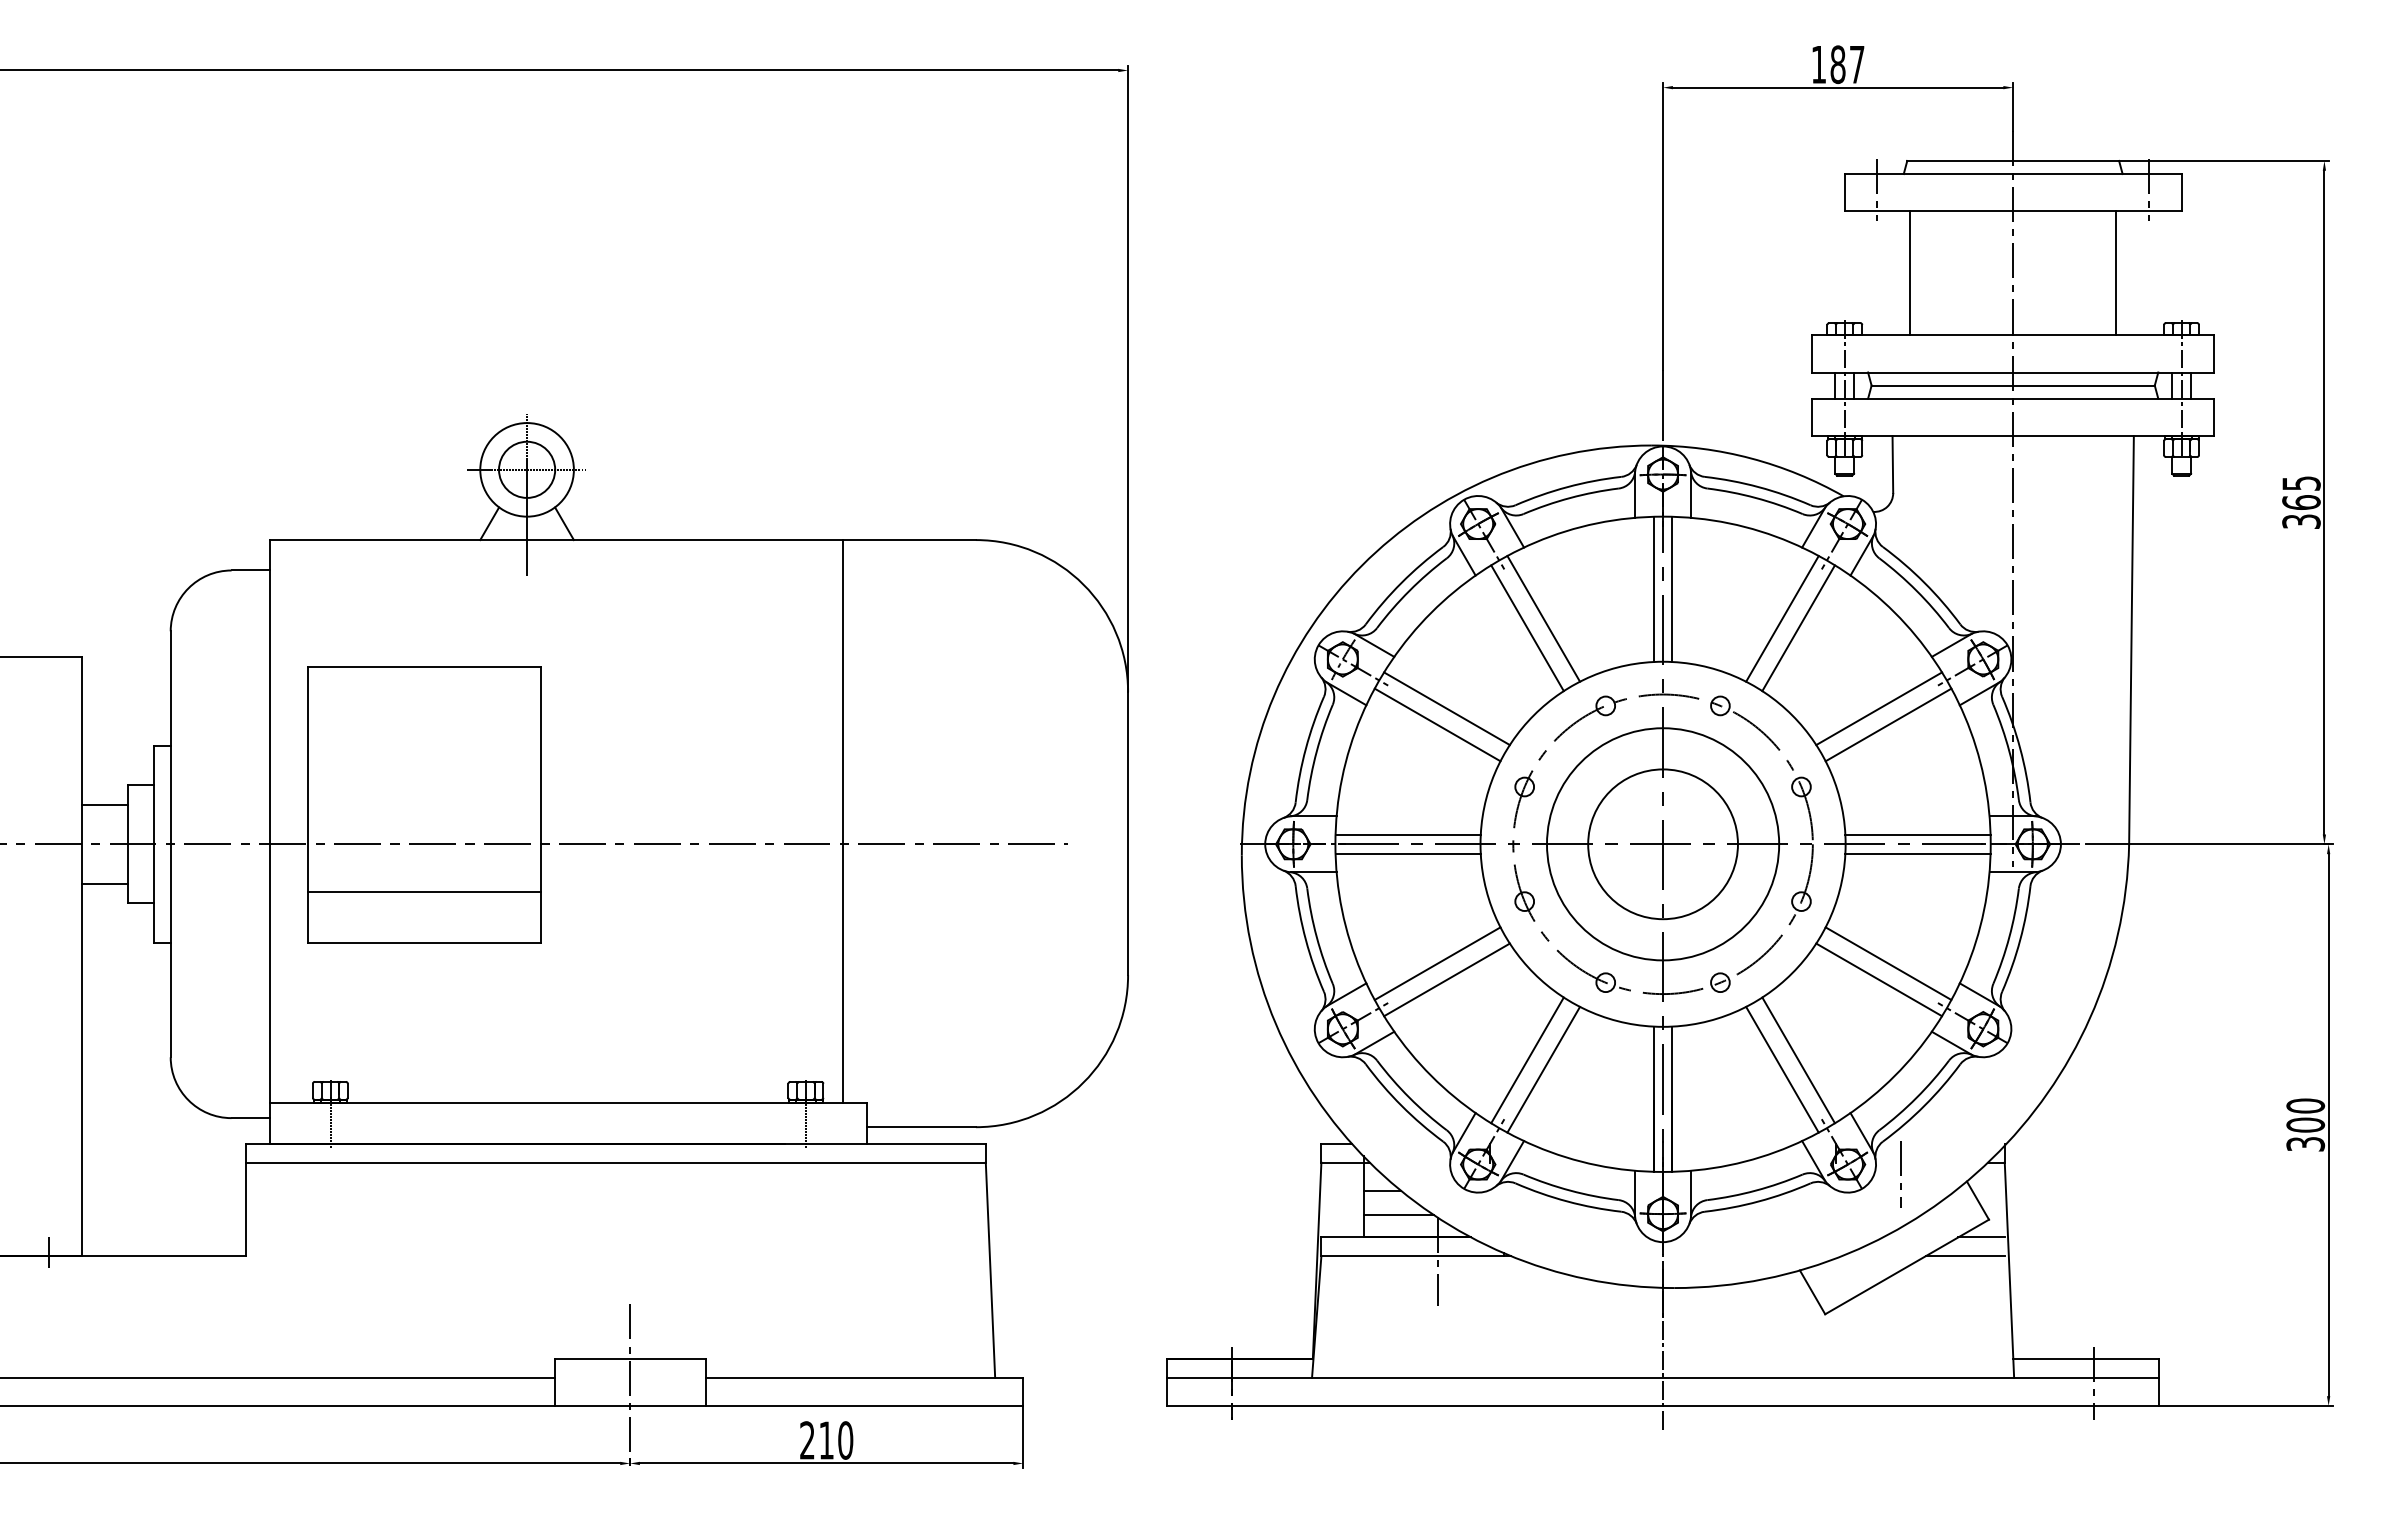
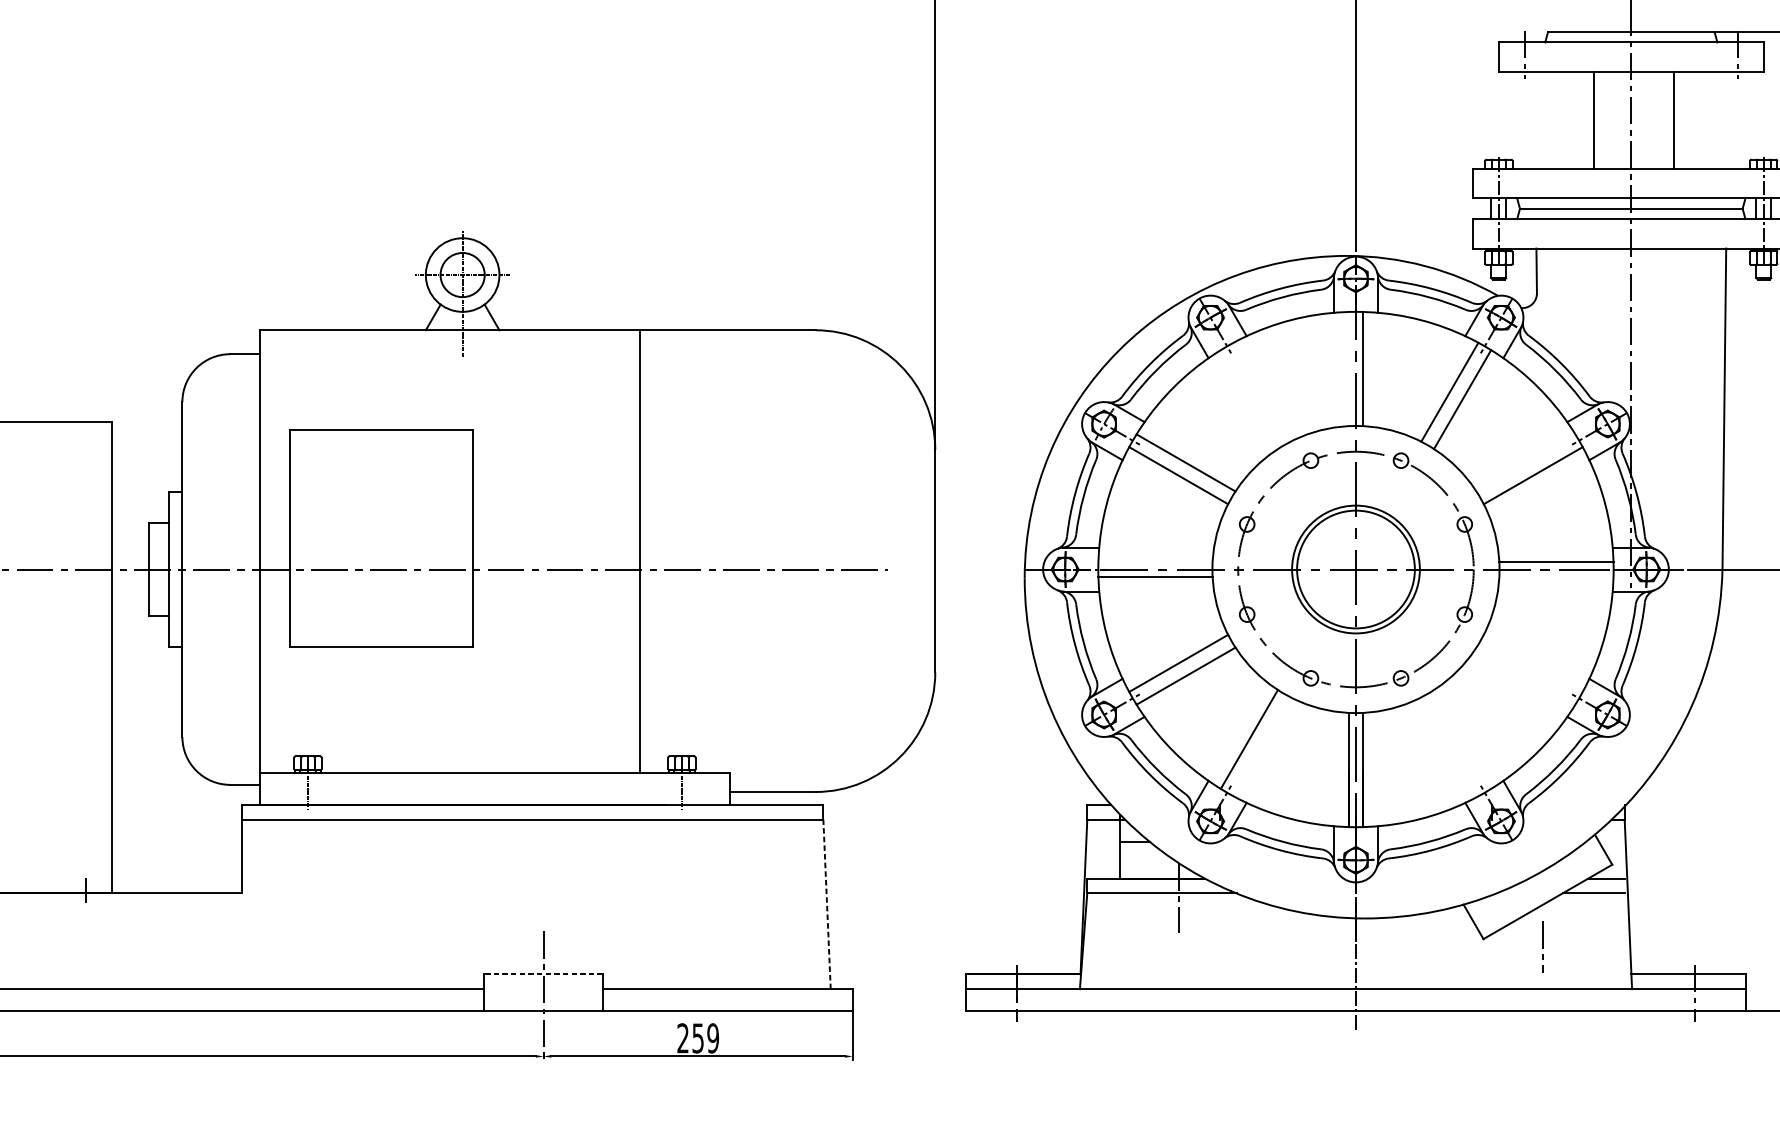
line: (1910, 273) -> (1594, 120), moved
line: (2116, 273) -> (1674, 120), moved
line: (1653, 589) -> (1348, 369), removed
line: (1543, 618) -> (1261, 391), removed
line: (1527, 628) -> (1249, 399), removed
line: (1879, 708) -> (1526, 462), removed
line: (104, 805) -> (130, 539), removed
line: (843, 821) -> (639, 551), moved
line: (1407, 834) -> (1155, 561), removed
circle: (1663, 844) -> (1356, 569), size x0.7
line: (1917, 853) -> (1556, 576), removed
line: (104, 883) -> (130, 600), removed
line: (423, 891) -> (381, 606), removed
line: (1888, 963) -> (1533, 663), removed
line: (1879, 979) -> (1526, 675), removed
line: (1798, 1060) -> (1462, 739), removed
line: (1543, 1069) -> (1261, 746), removed
line: (1782, 1069) -> (1449, 746), removed
line: (1900, 1174) -> (1542, 947), moved
line: (1398, 1215) -> (1147, 861), removed
line: (990, 1270) -> (827, 904), solid -> dashed
line: (629, 1359) -> (543, 974), solid -> dashed
text: (836, 1440) -> (705, 1038), 210 -> 259

